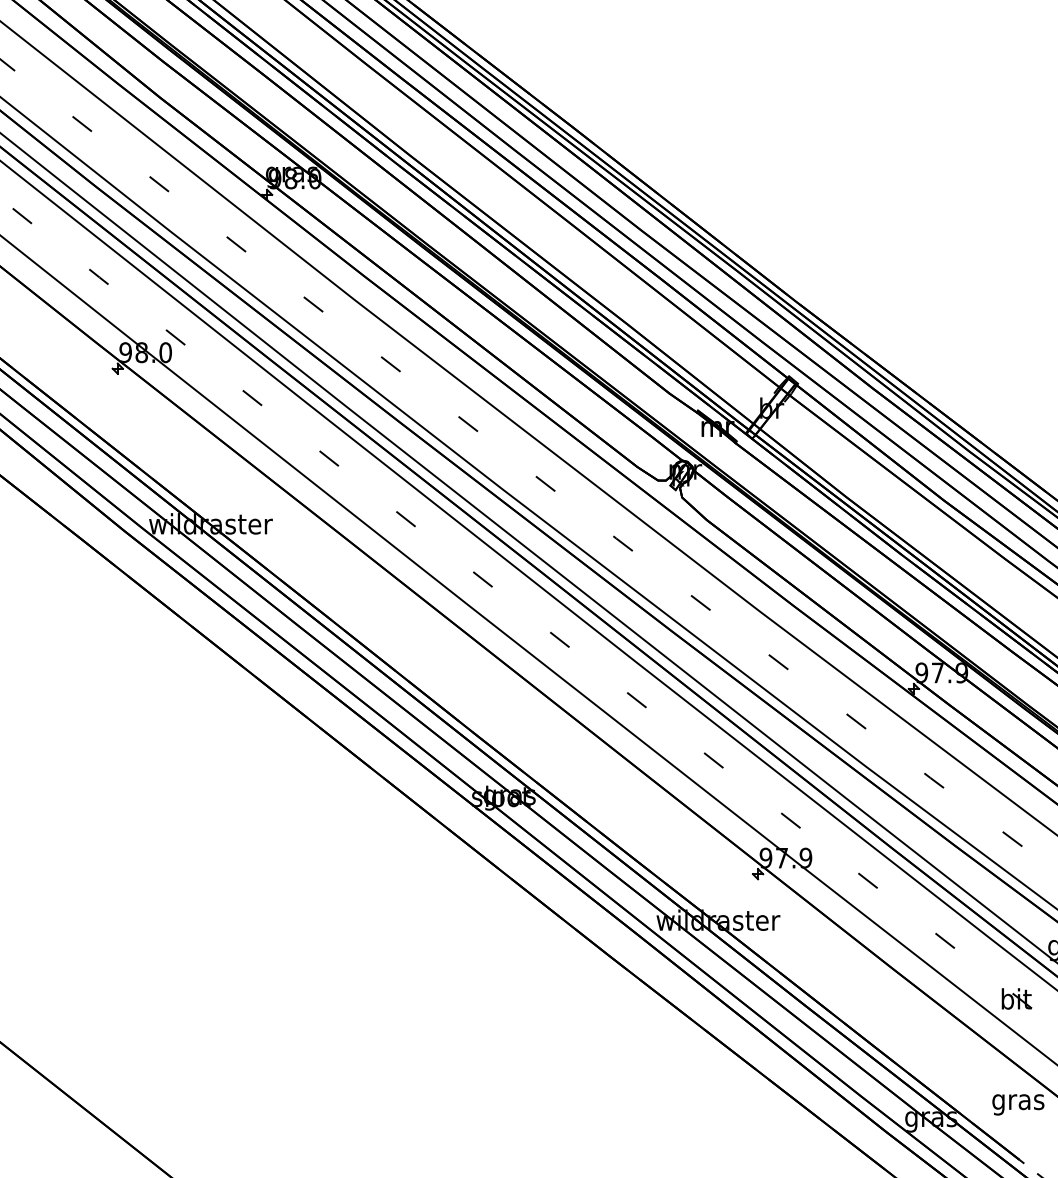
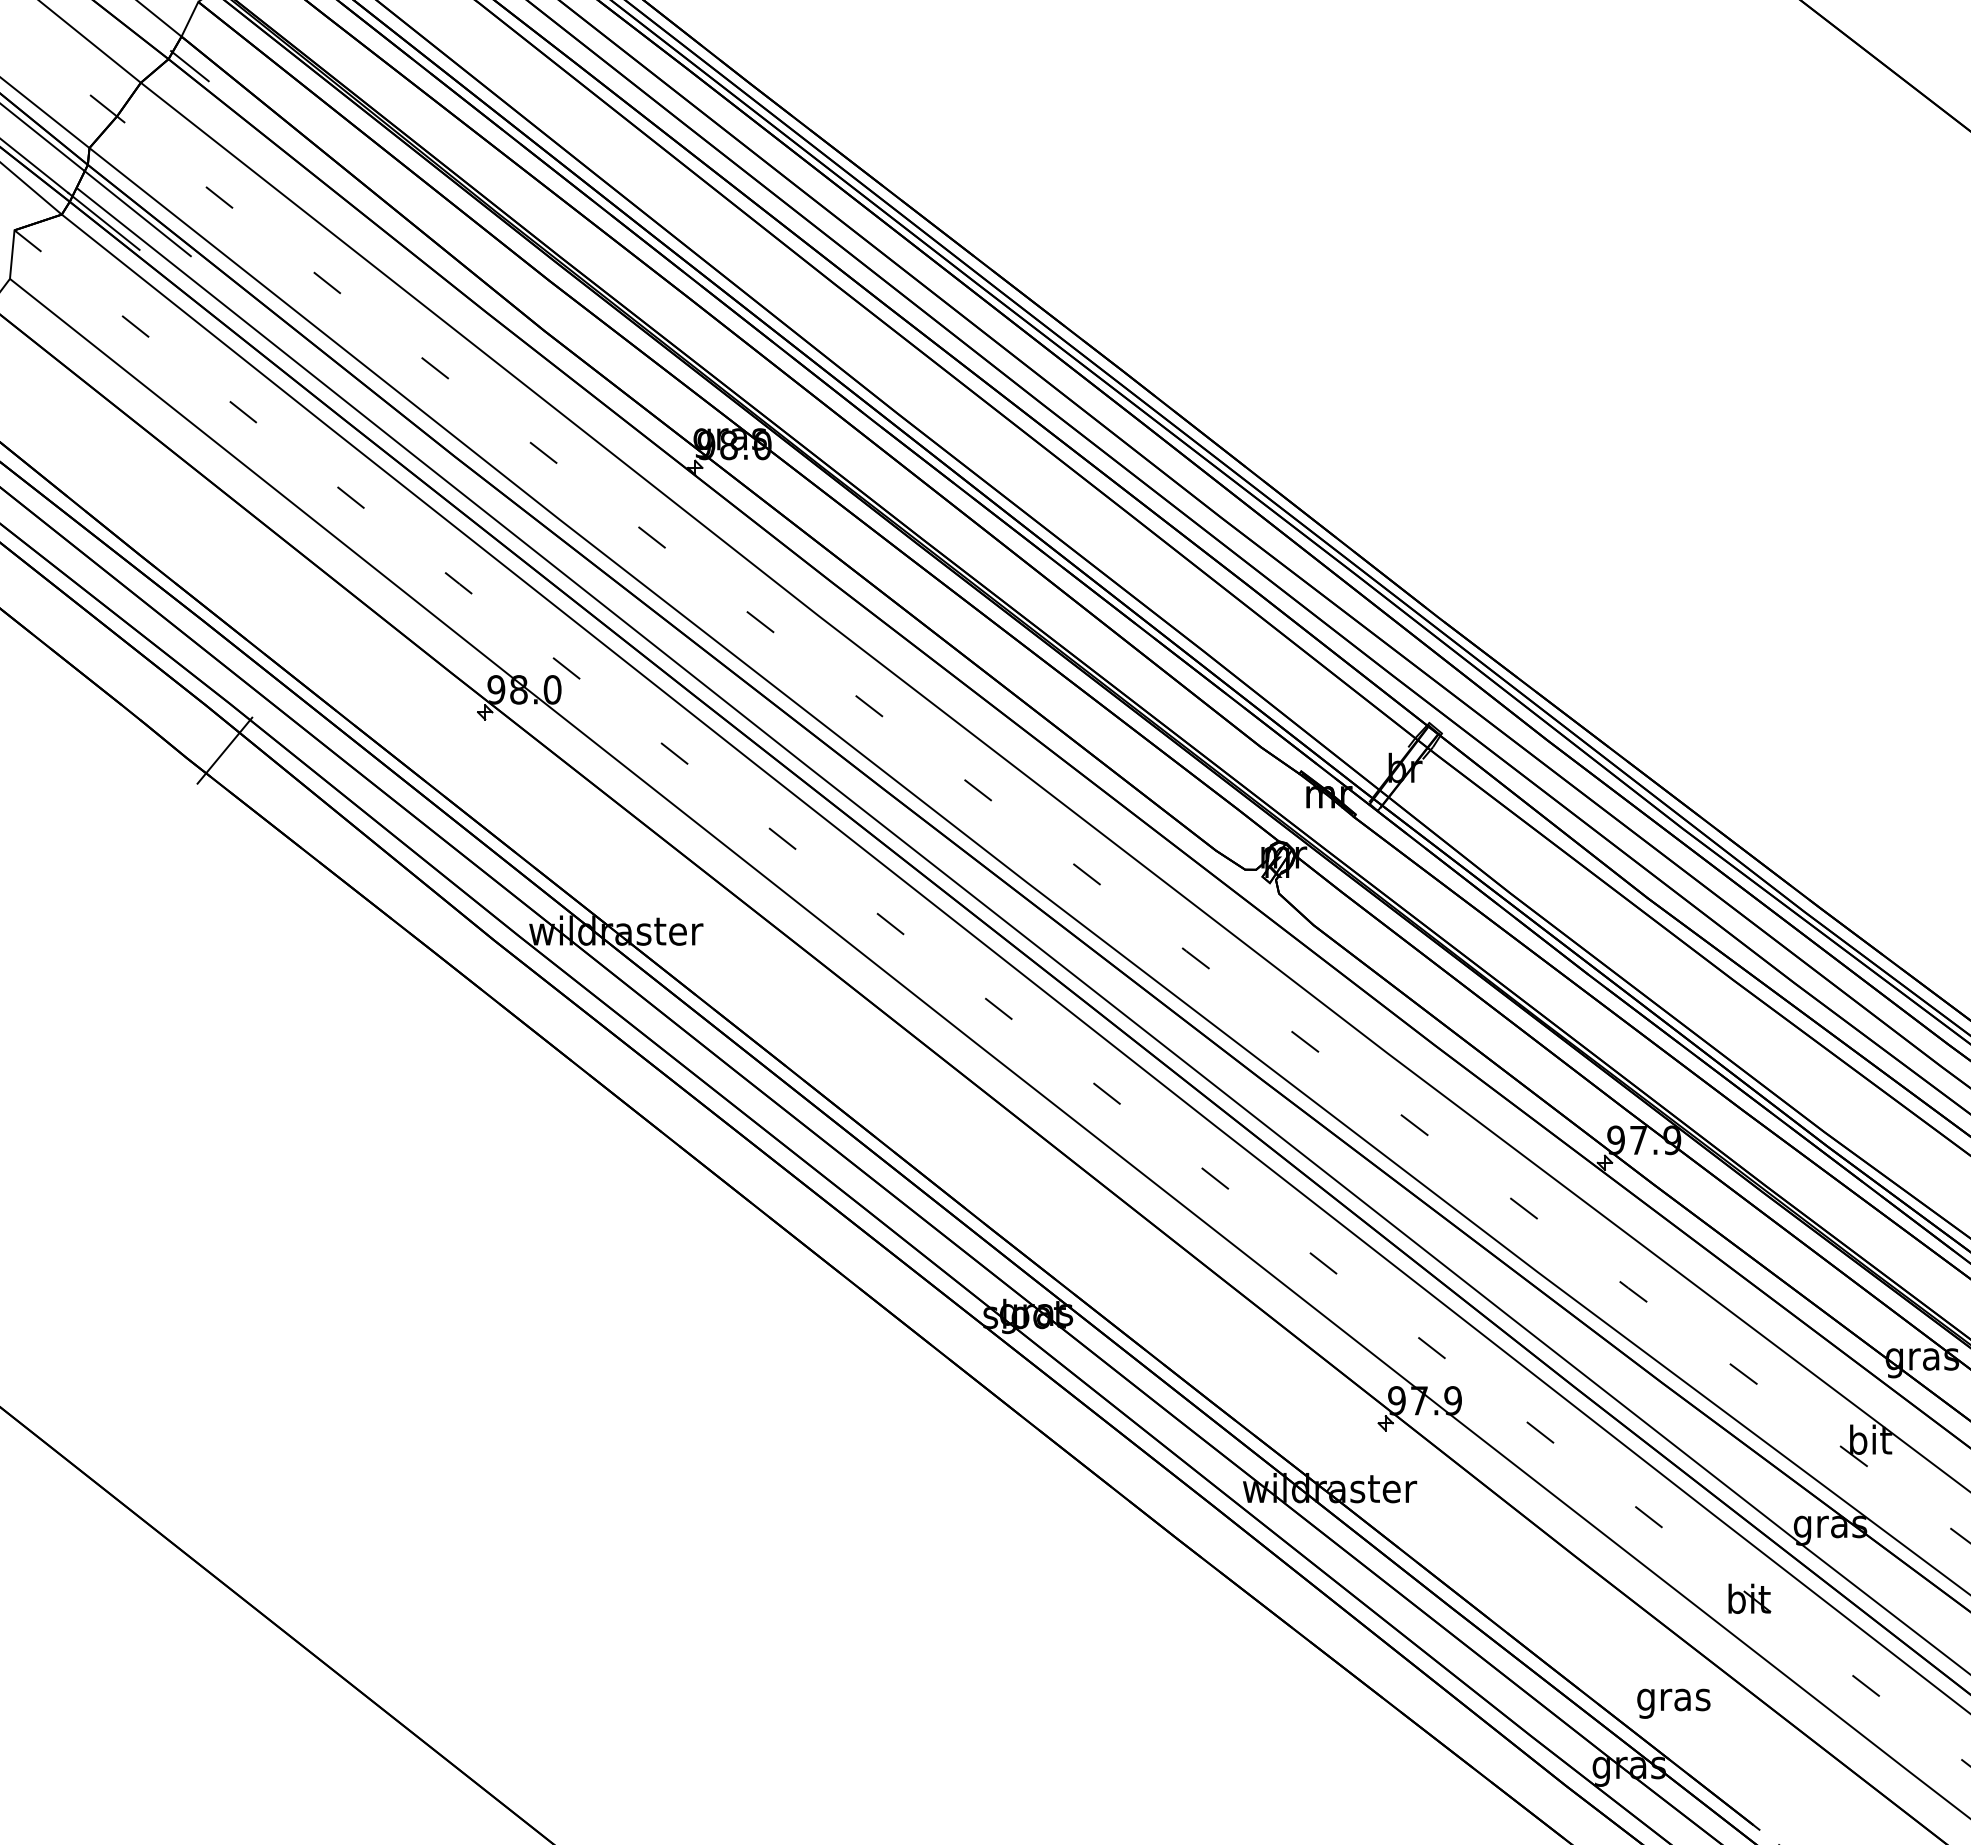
text: (1018, 1104) -> (1673, 1703), moved

